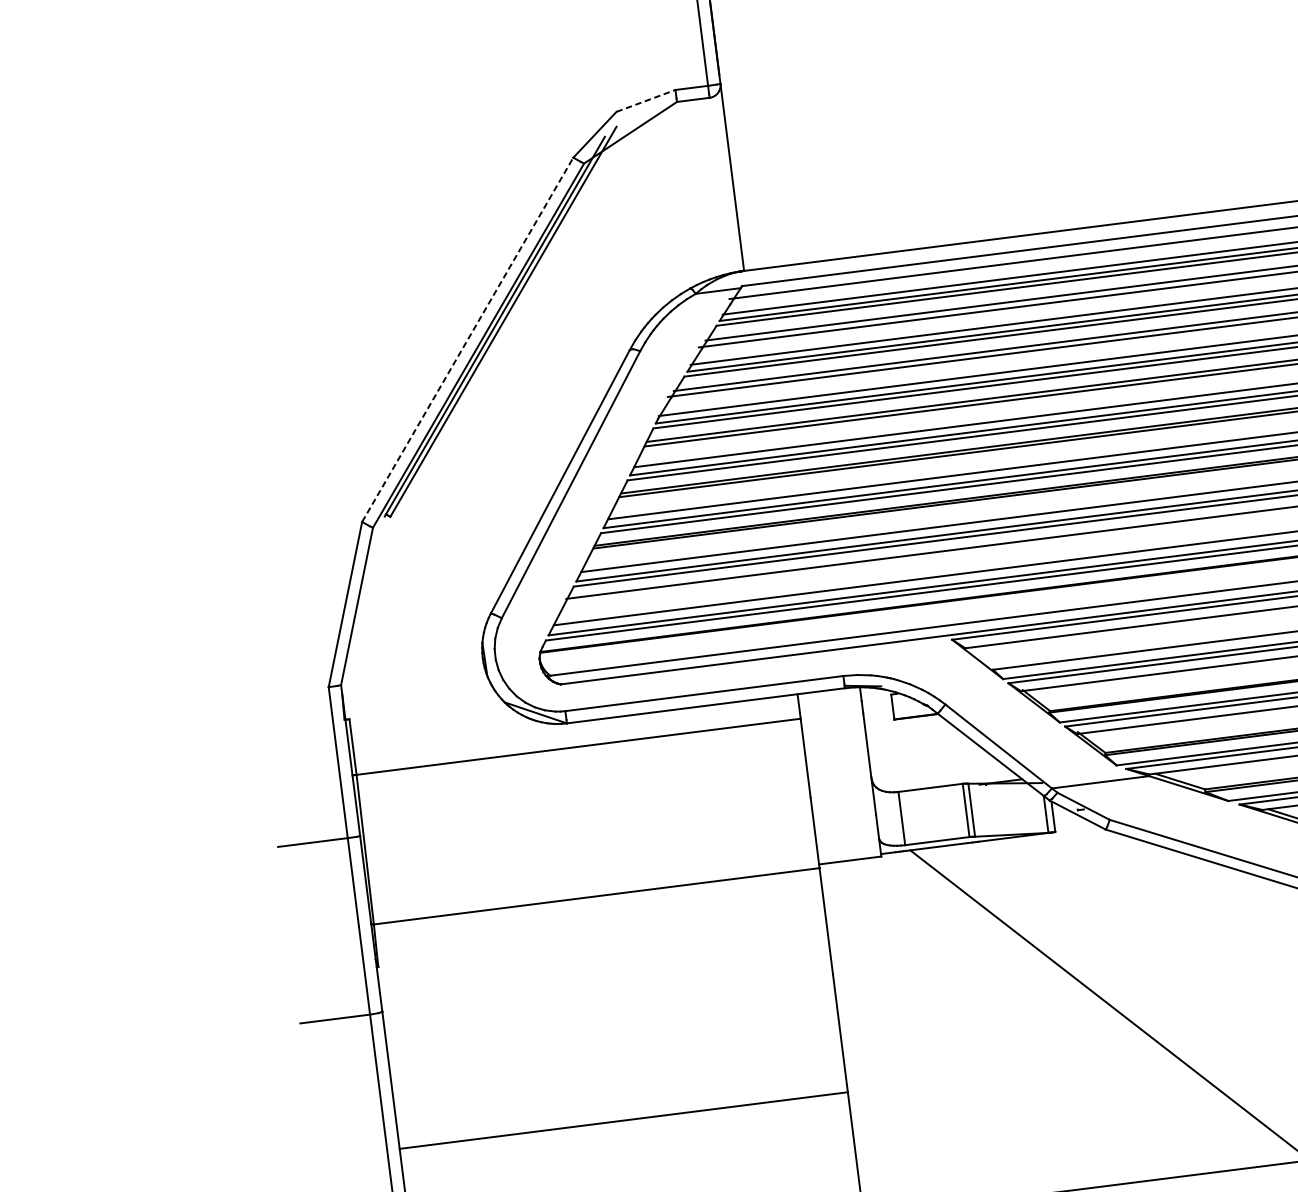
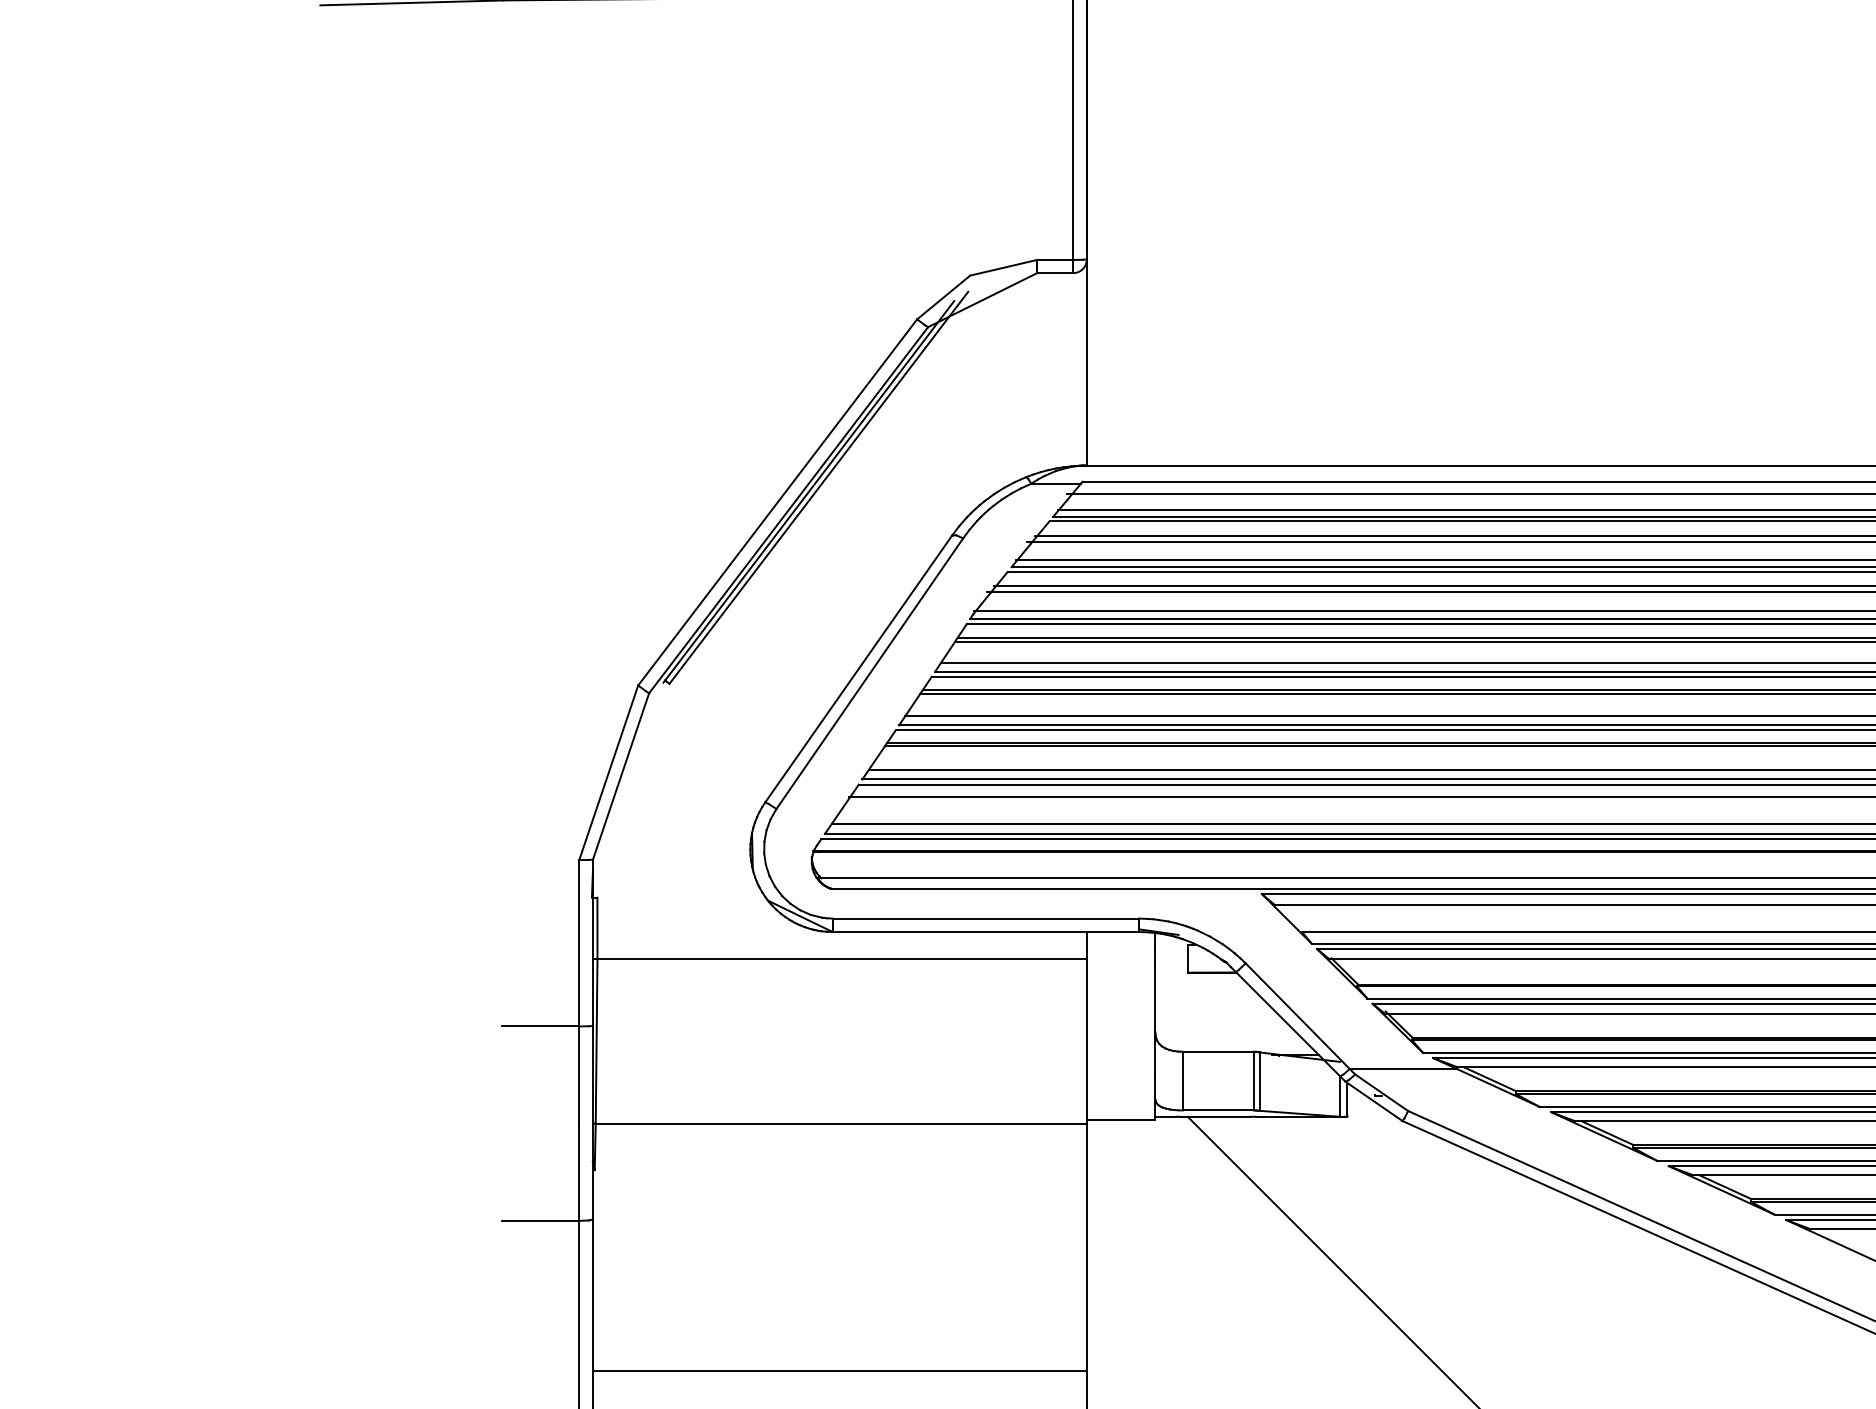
line: (646, 100) -> (1004, 267), dashed -> solid
line: (467, 339) -> (777, 502), dashed -> solid

